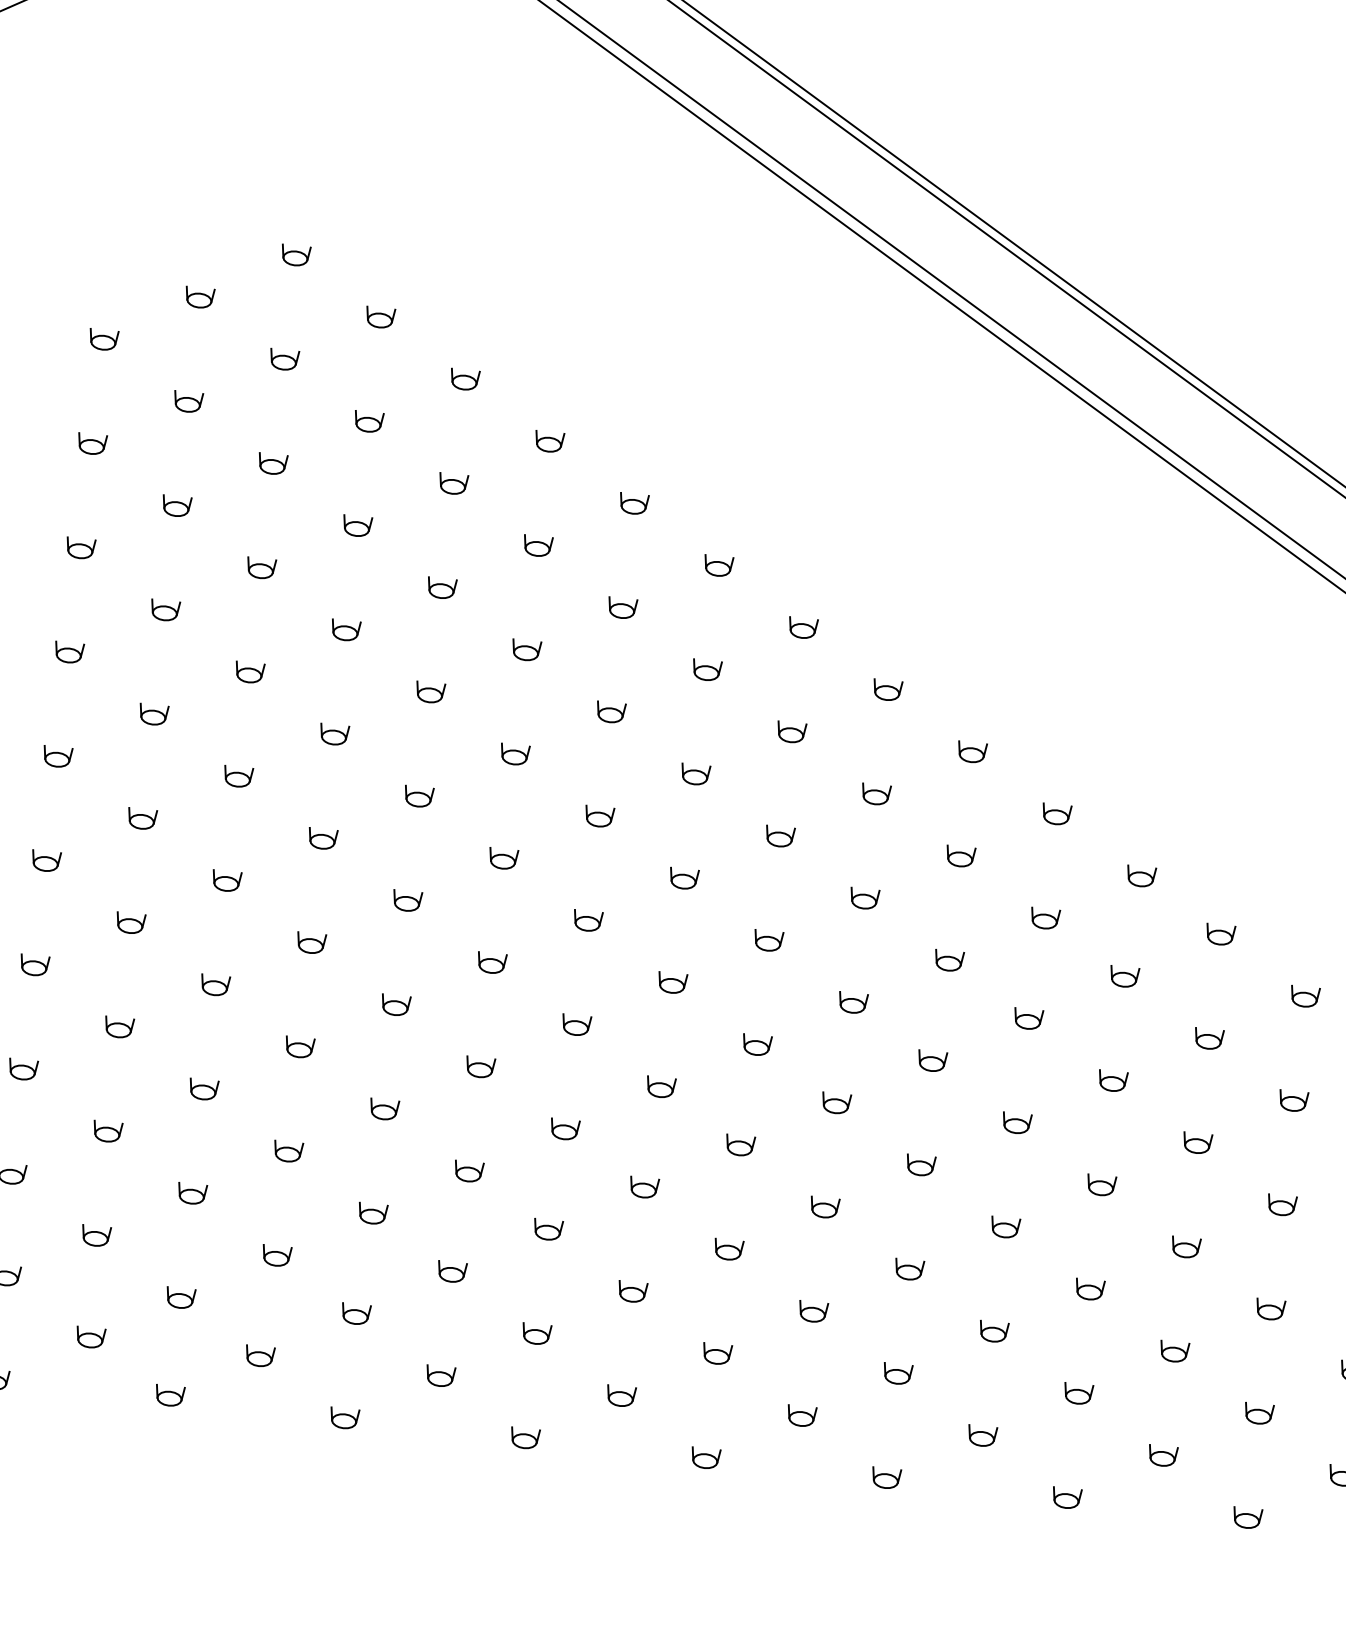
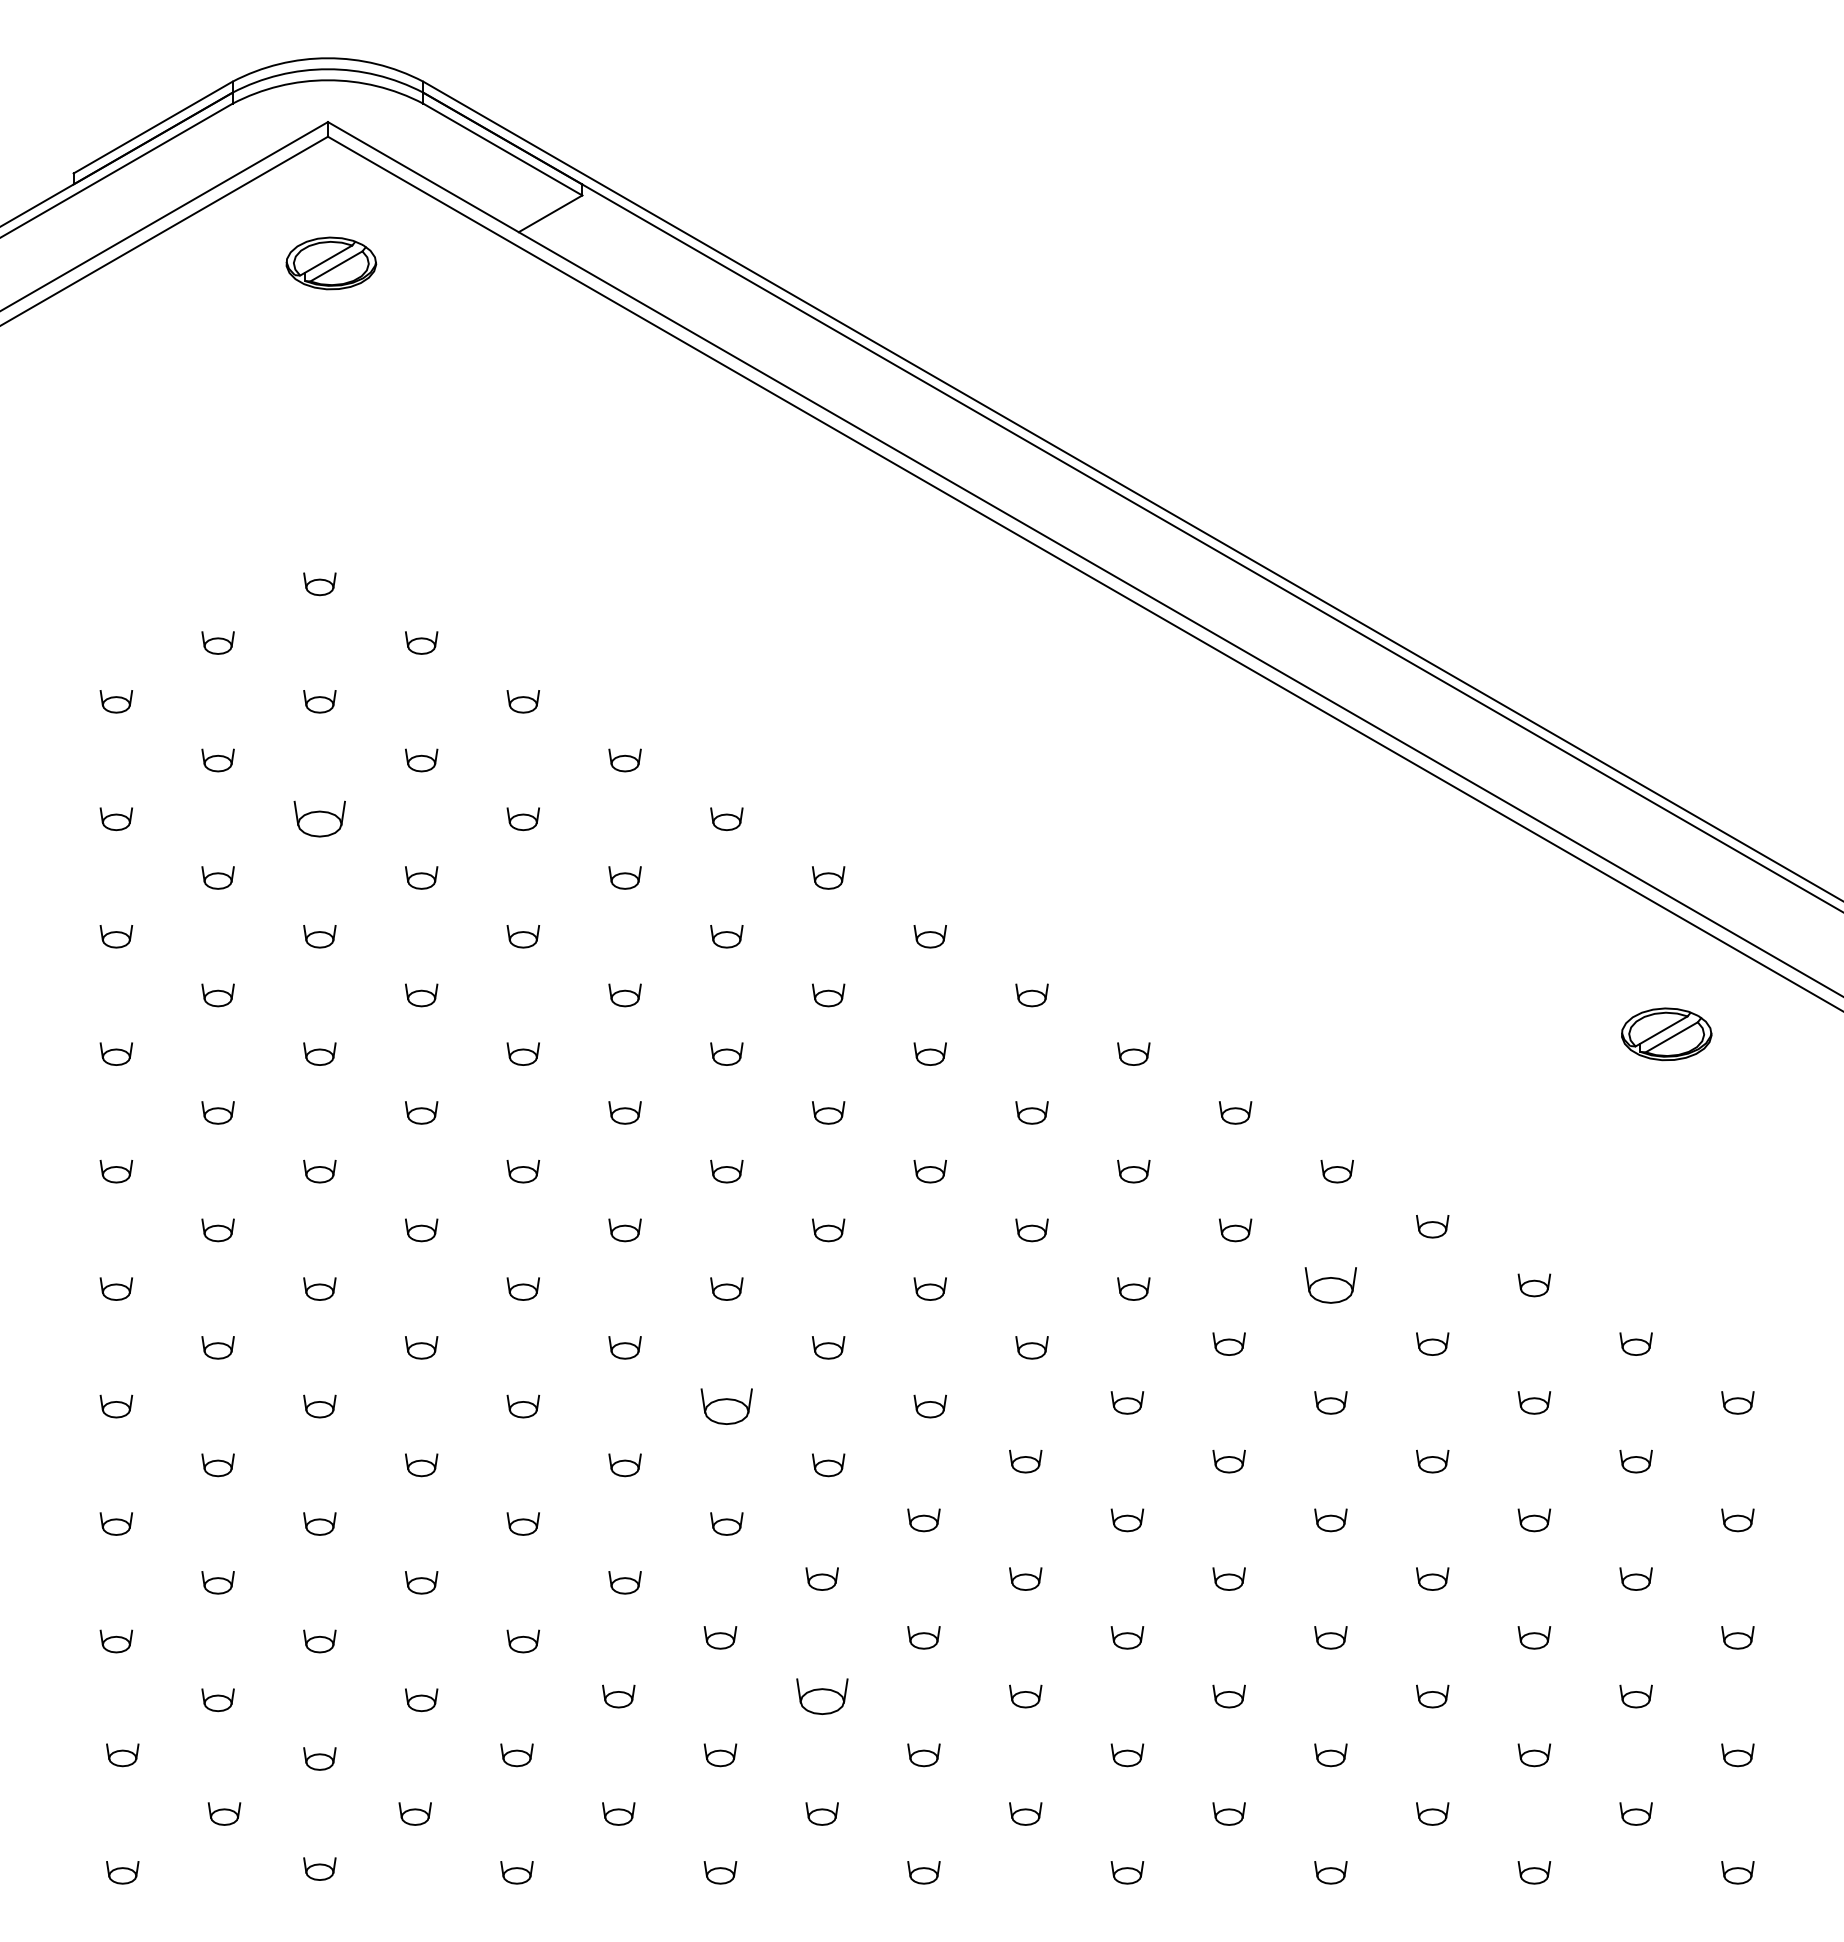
part: (272, 464) -> (319, 819), size x1.6
part: (1123, 977) -> (1330, 1285), size x1.6
part: (576, 1025) -> (726, 1406), size x1.6
part: (631, 1291) -> (821, 1696), size x1.6

